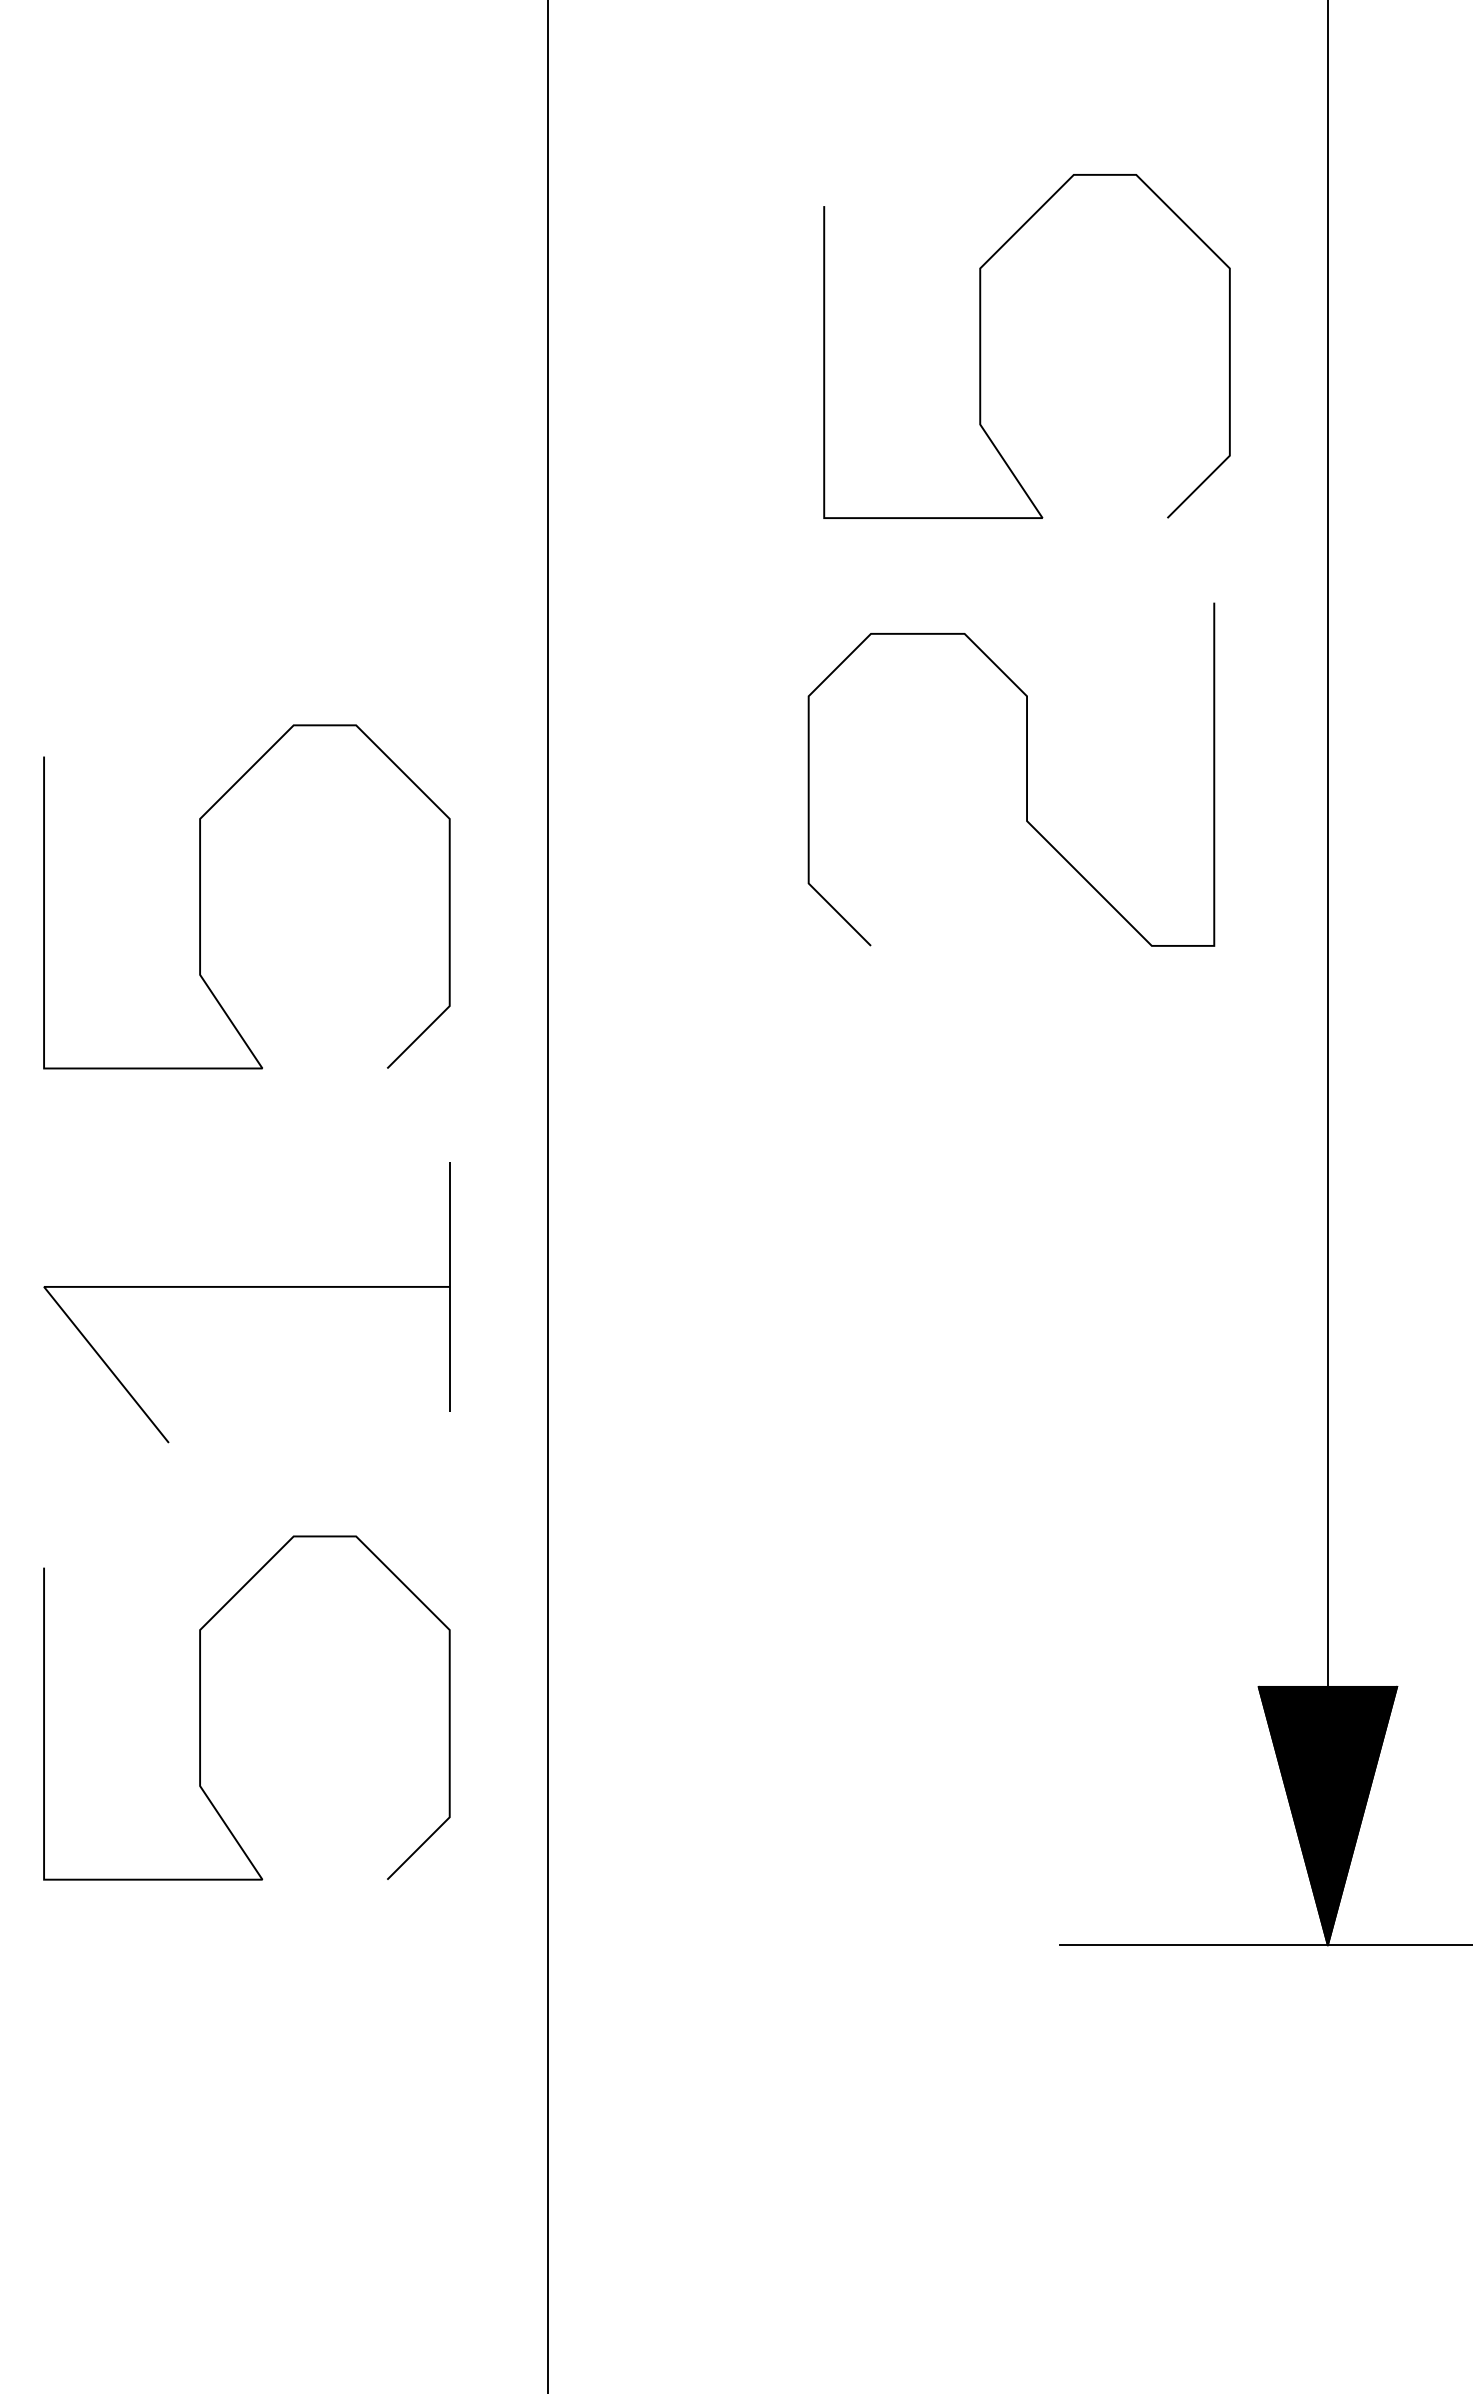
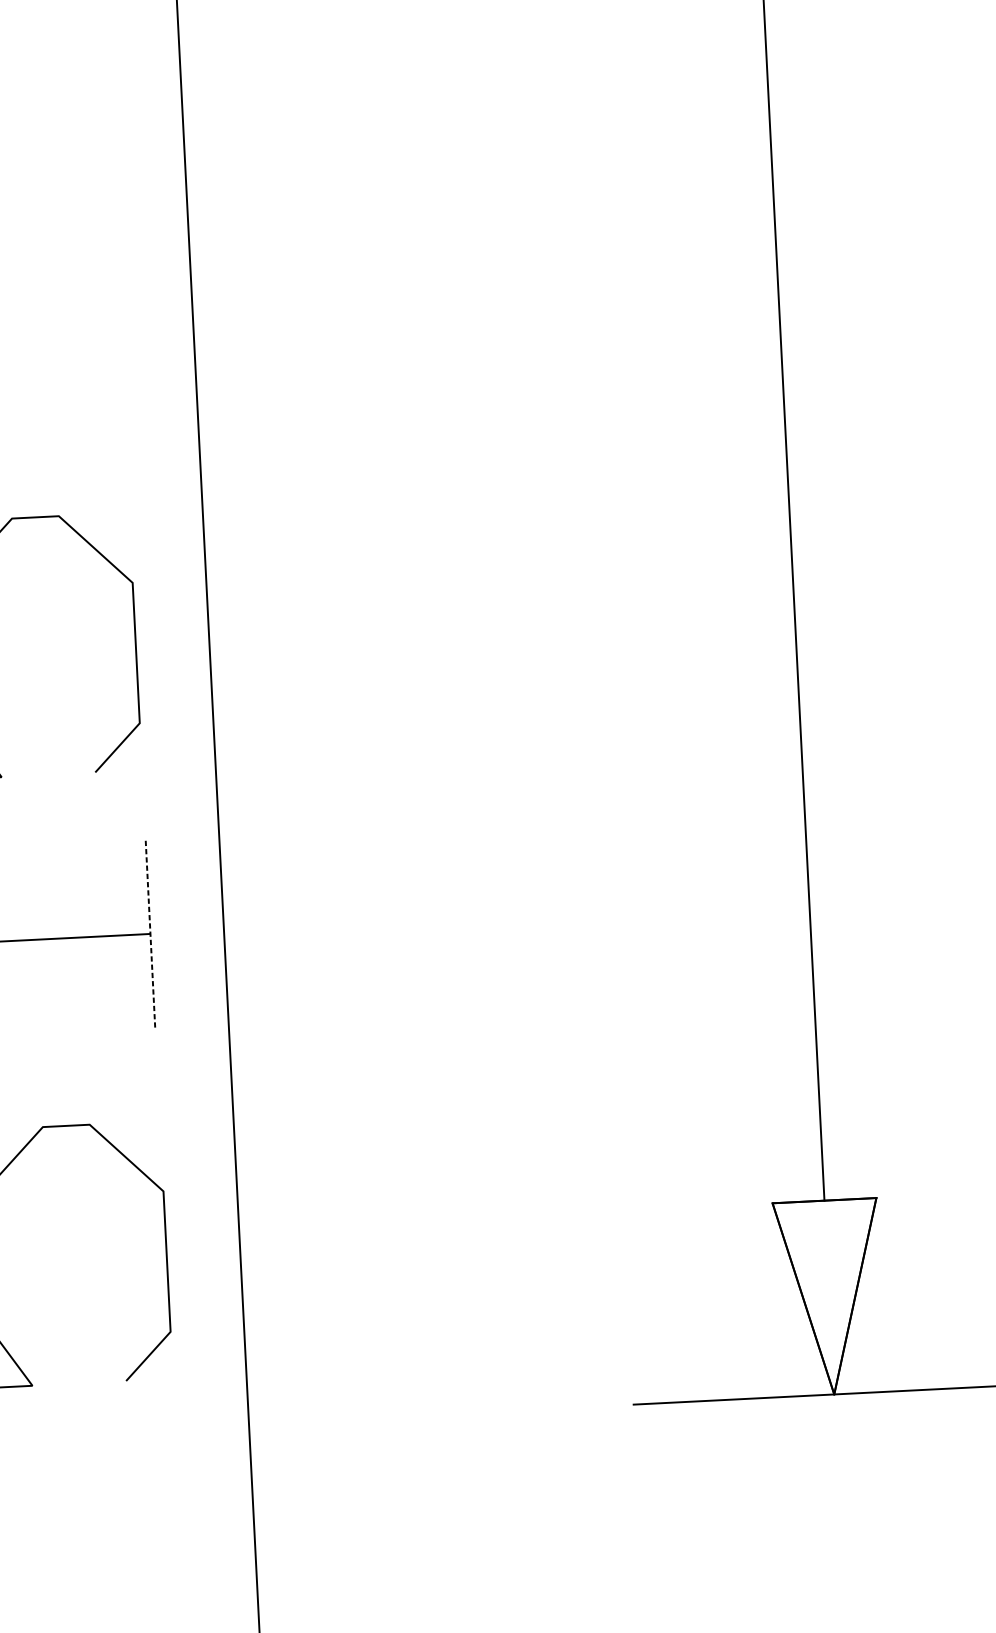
curve: (981, 346) -> (513, 208), removed
curve: (1026, 774) -> (563, 527), removed
line: (449, 1286) -> (150, 933), solid -> dashed
fill: (1327, 1815) -> (829, 1297), removed

